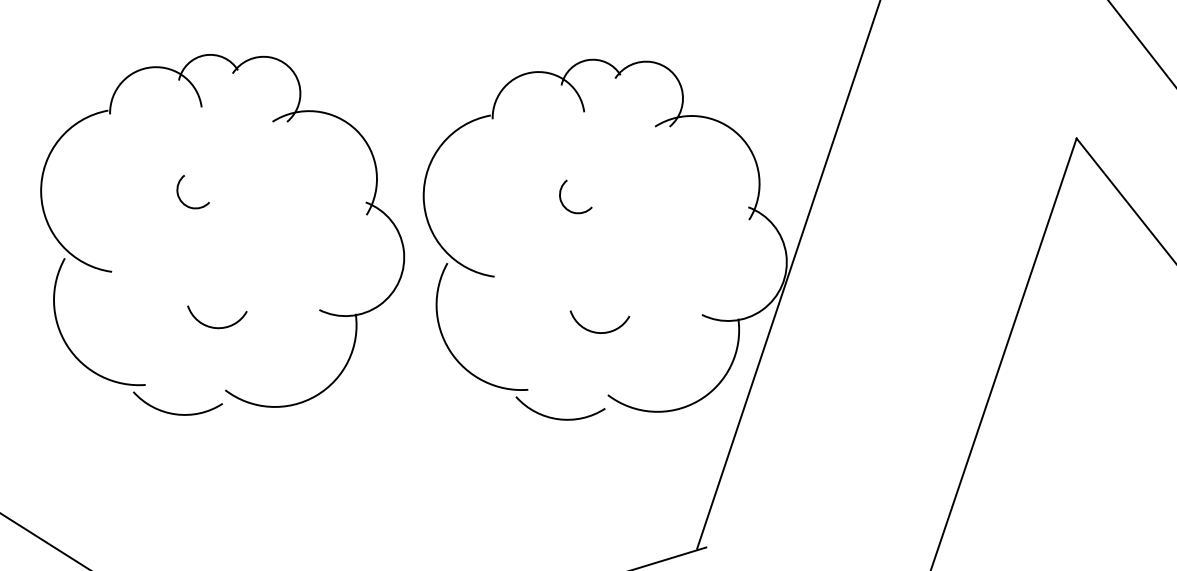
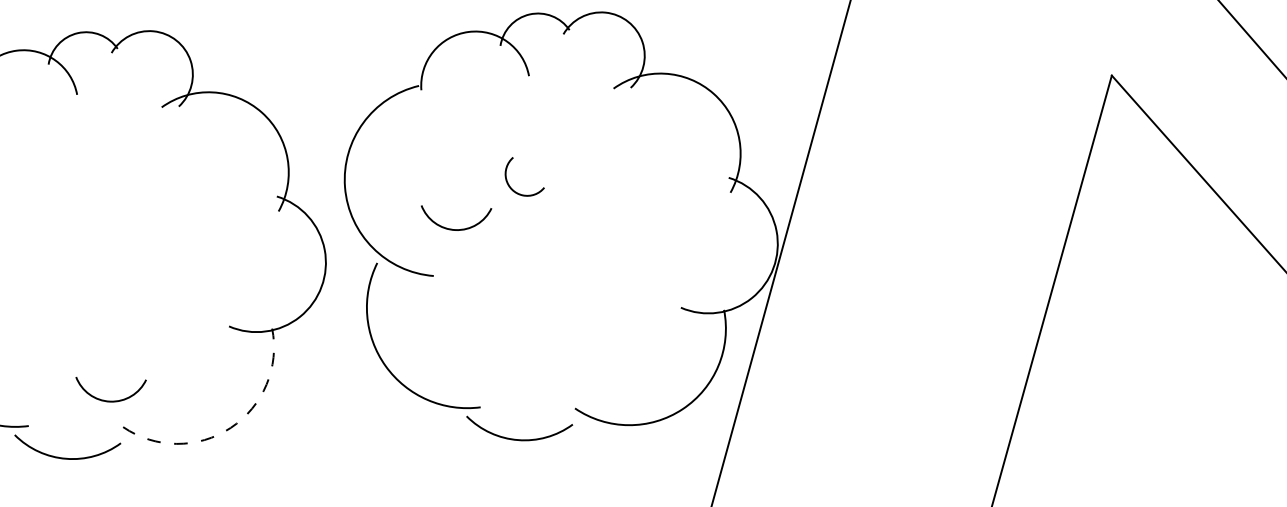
arc: (180, 197) -> (57, 202), removed
arc: (213, 326) -> (107, 399), moved
arc: (596, 331) -> (453, 228), moved
arc: (316, 395) -> (231, 427), solid -> dashed

